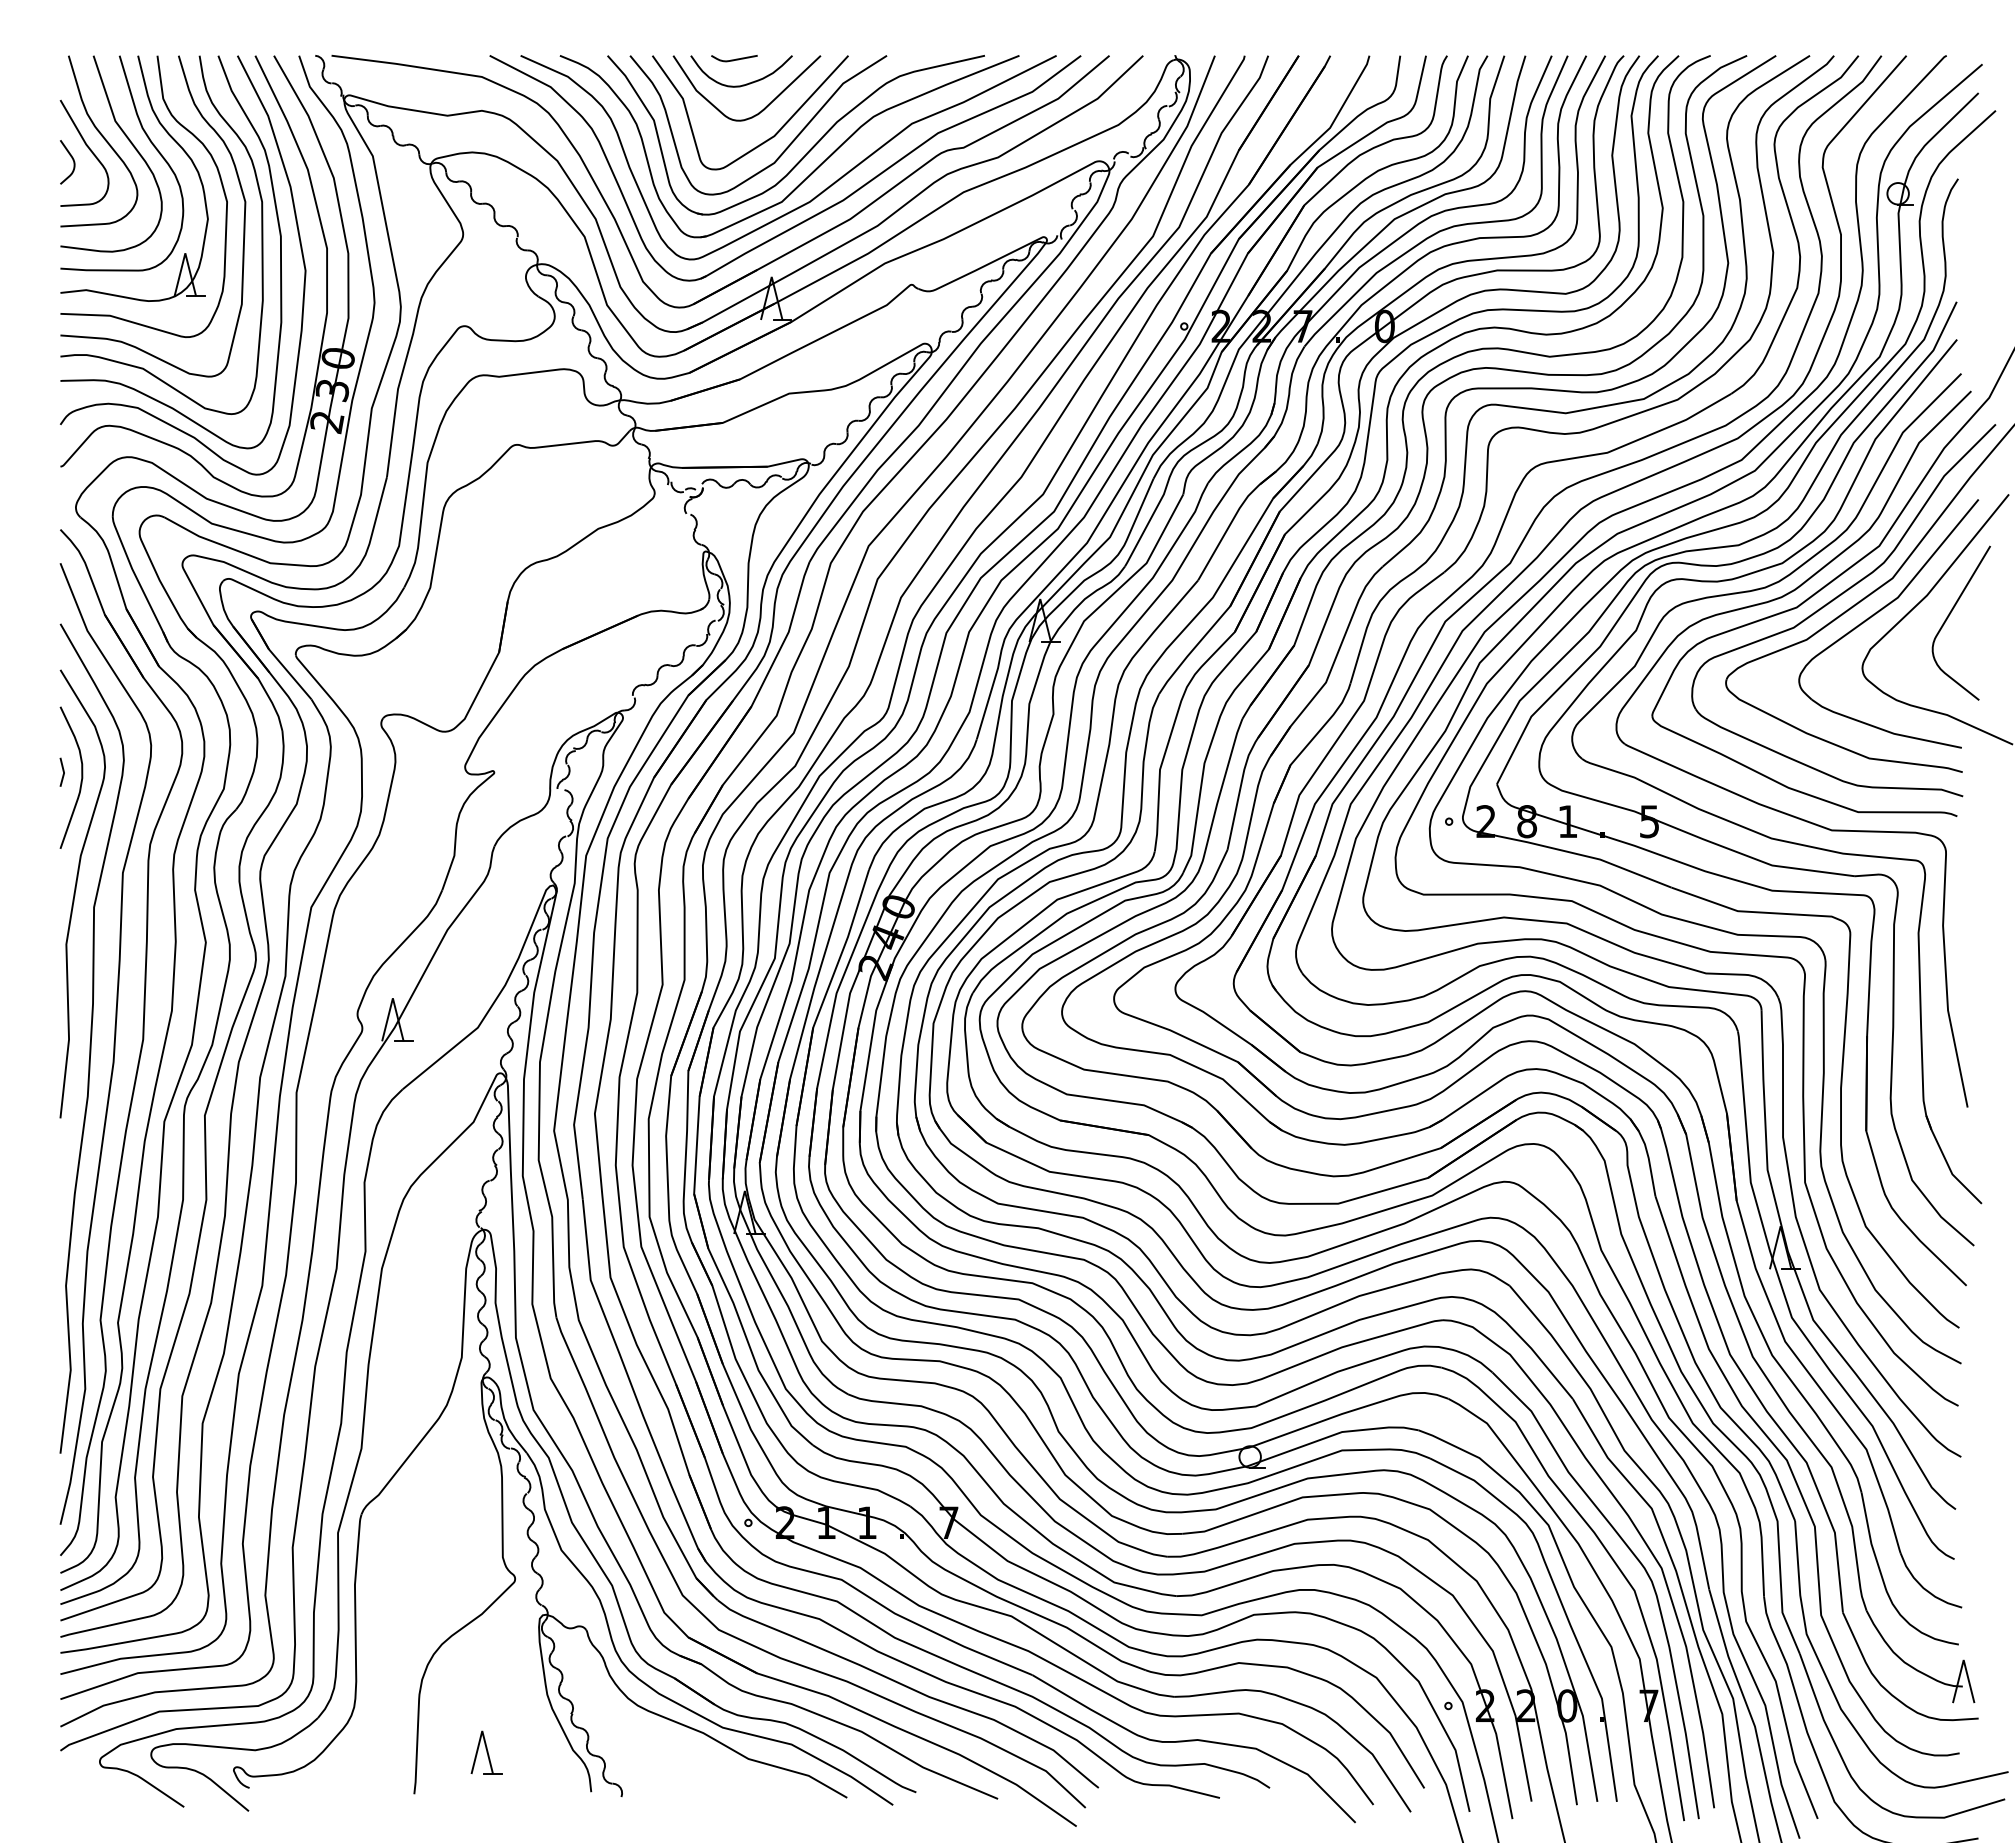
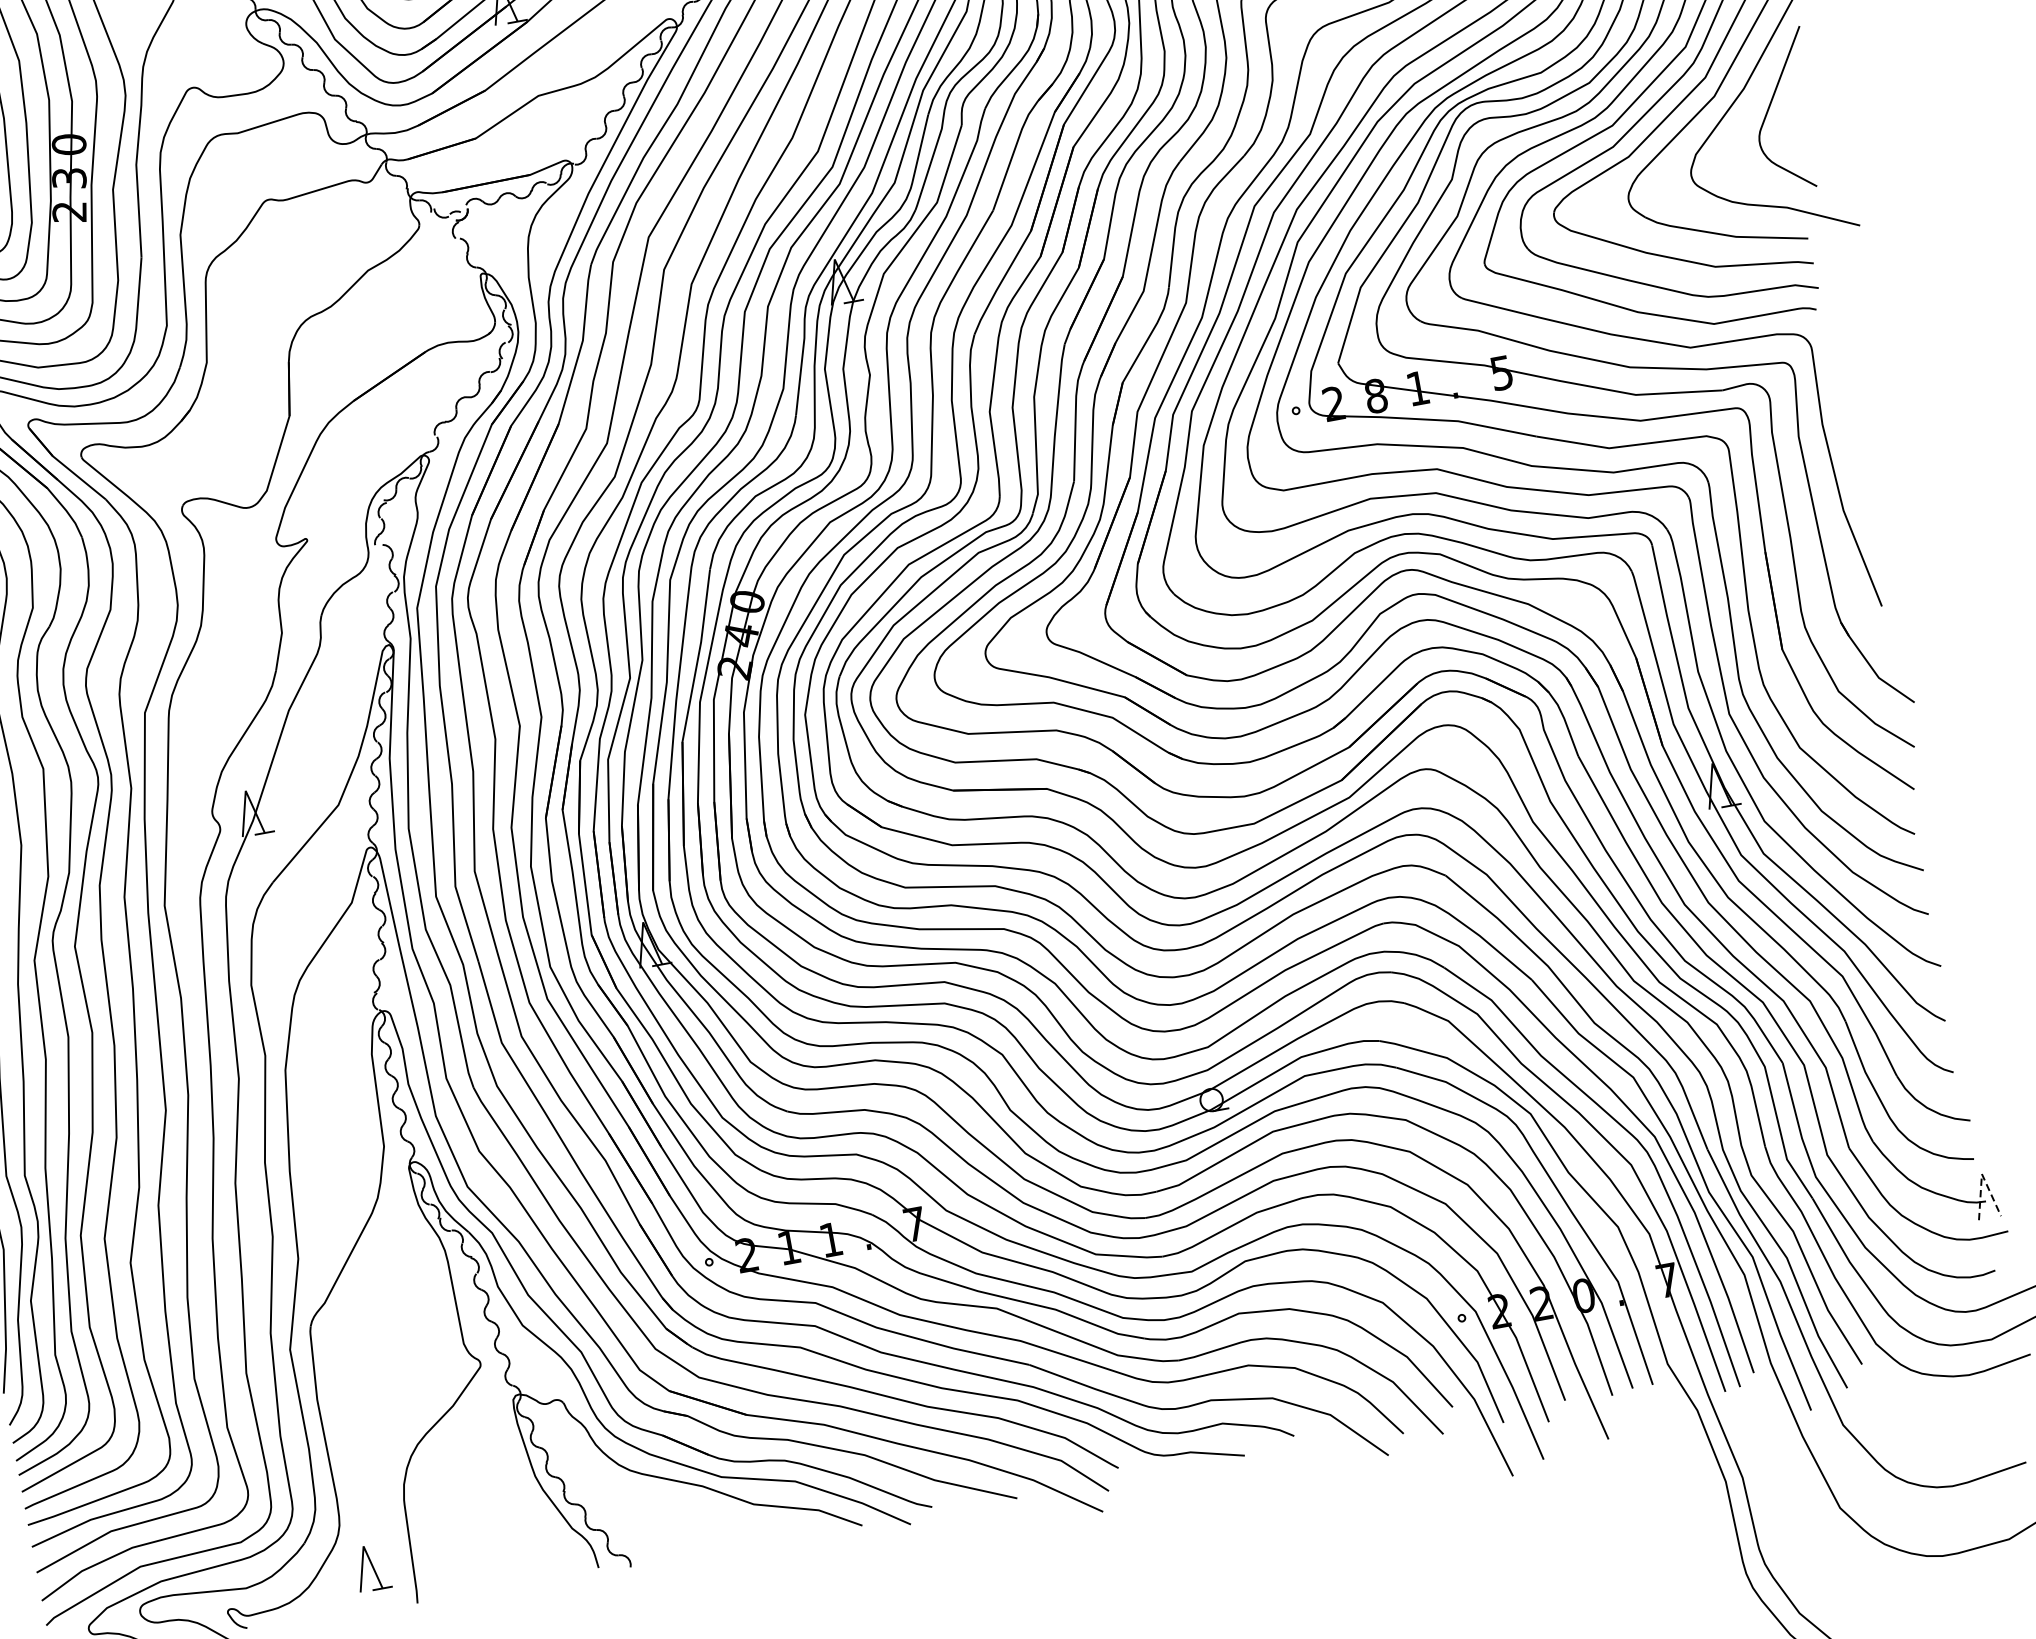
line: (1963, 1660) -> (1981, 1174), solid -> dashed
part: (486, 1752) -> (371, 1567), moved

